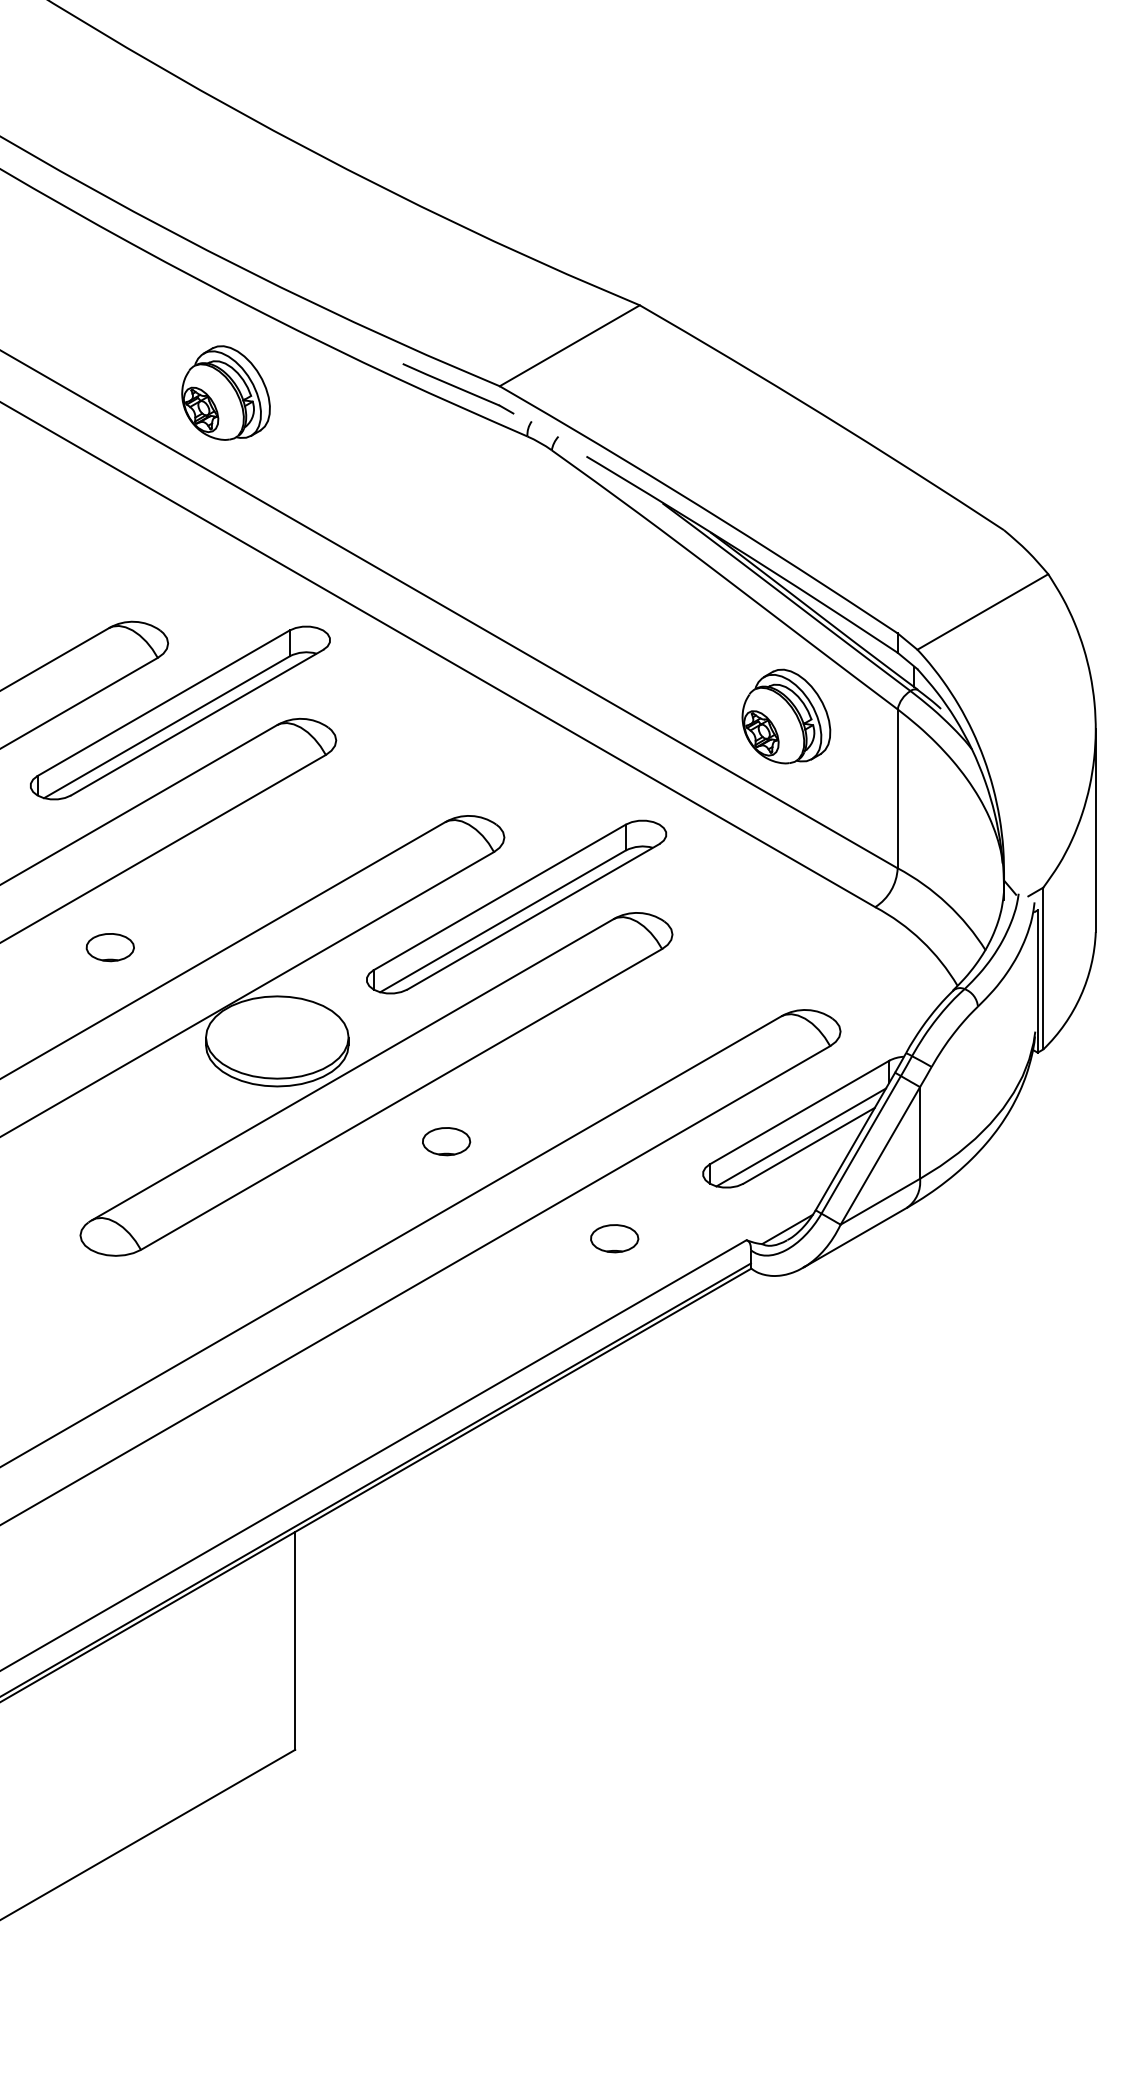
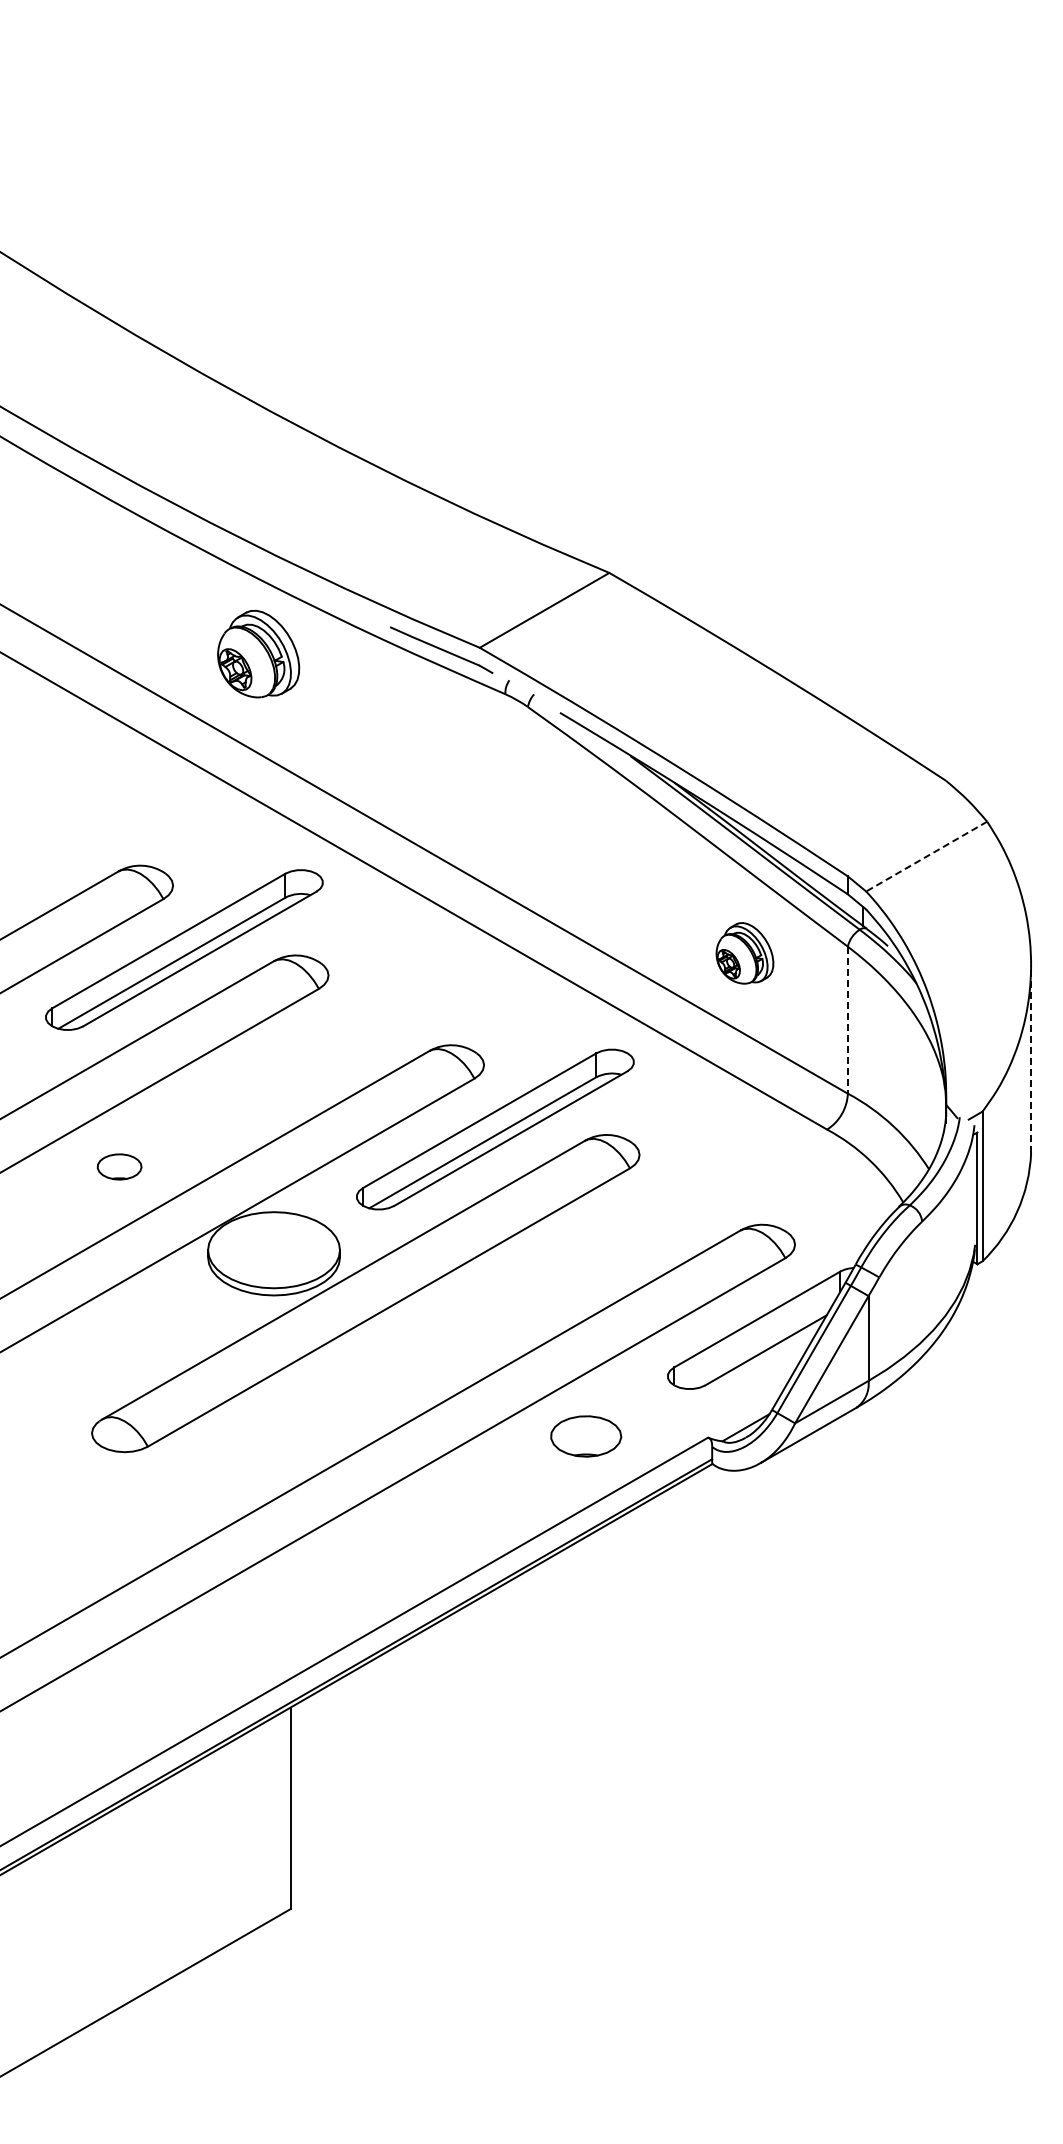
part: (225, 392) -> (258, 653), moved
line: (982, 611) -> (926, 856), solid -> dashed
part: (785, 716) -> (744, 953), size x0.7
line: (897, 789) -> (847, 1020), solid -> dashed
line: (1096, 830) -> (1031, 1058), solid -> dashed
line: (801, 1137) -> (758, 1342), removed
part: (446, 1141) -> (430, 1346), removed
part: (614, 1237) -> (585, 1435), size x1.6

